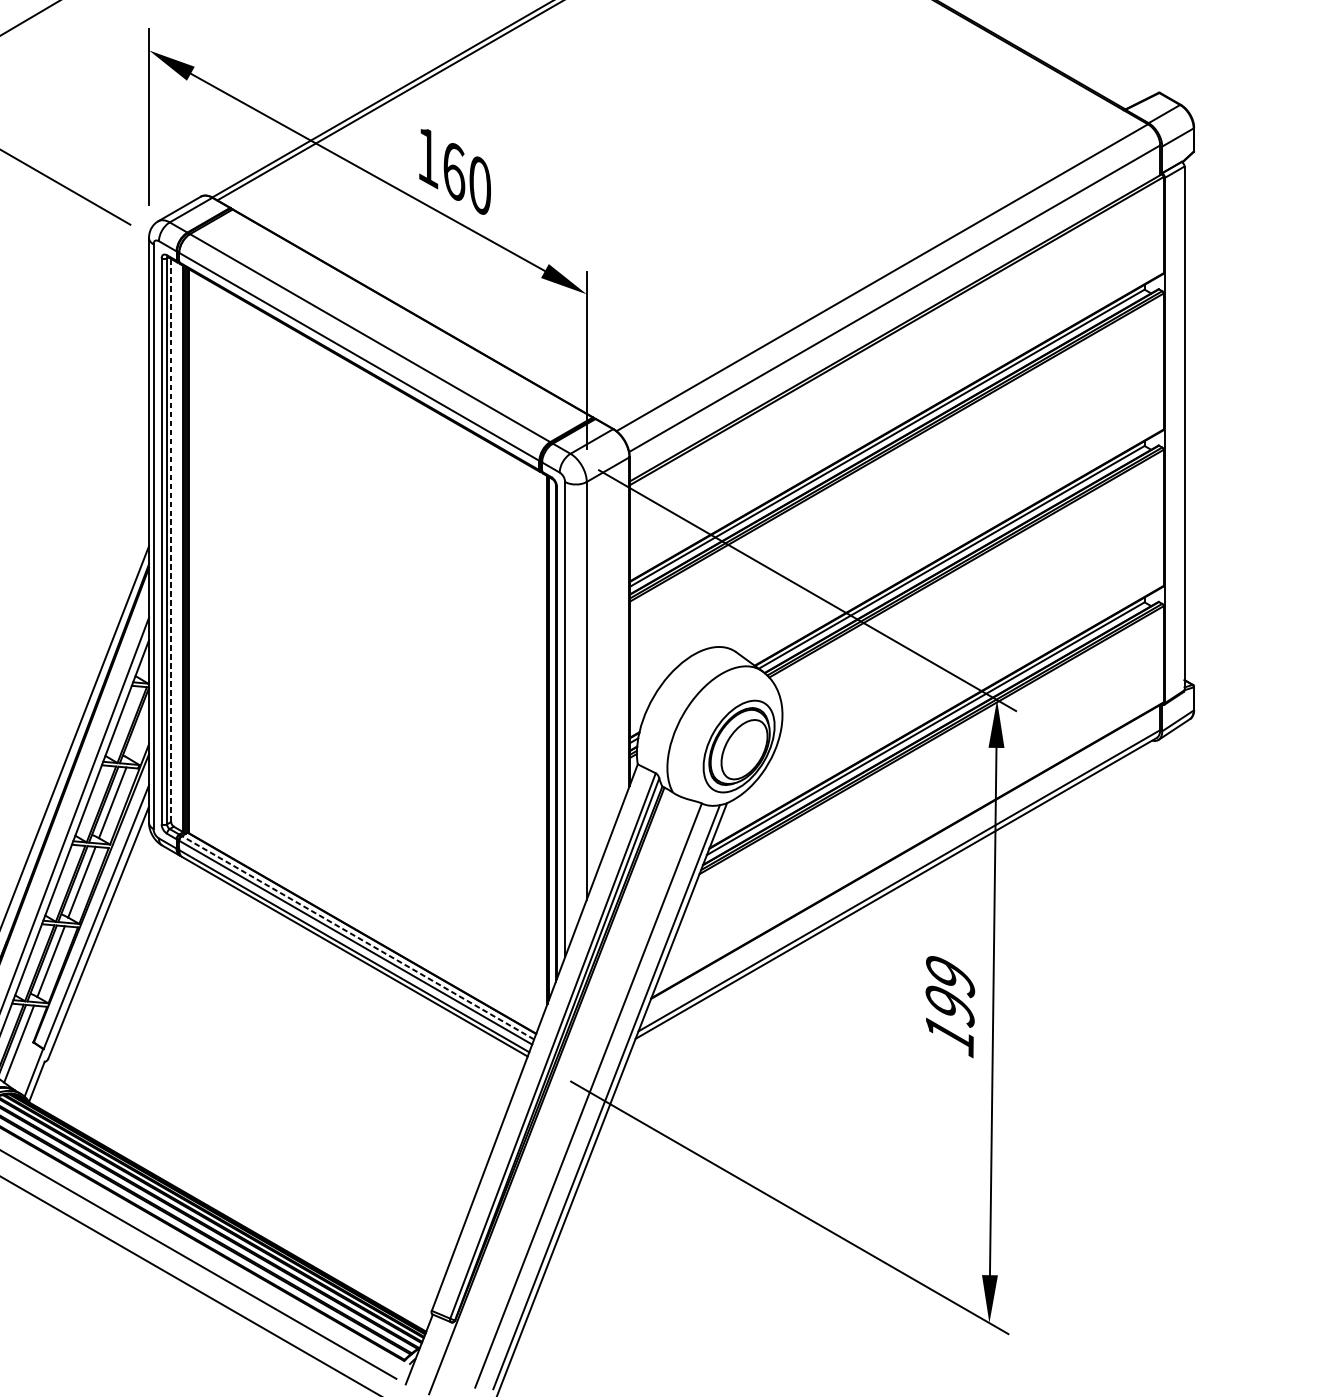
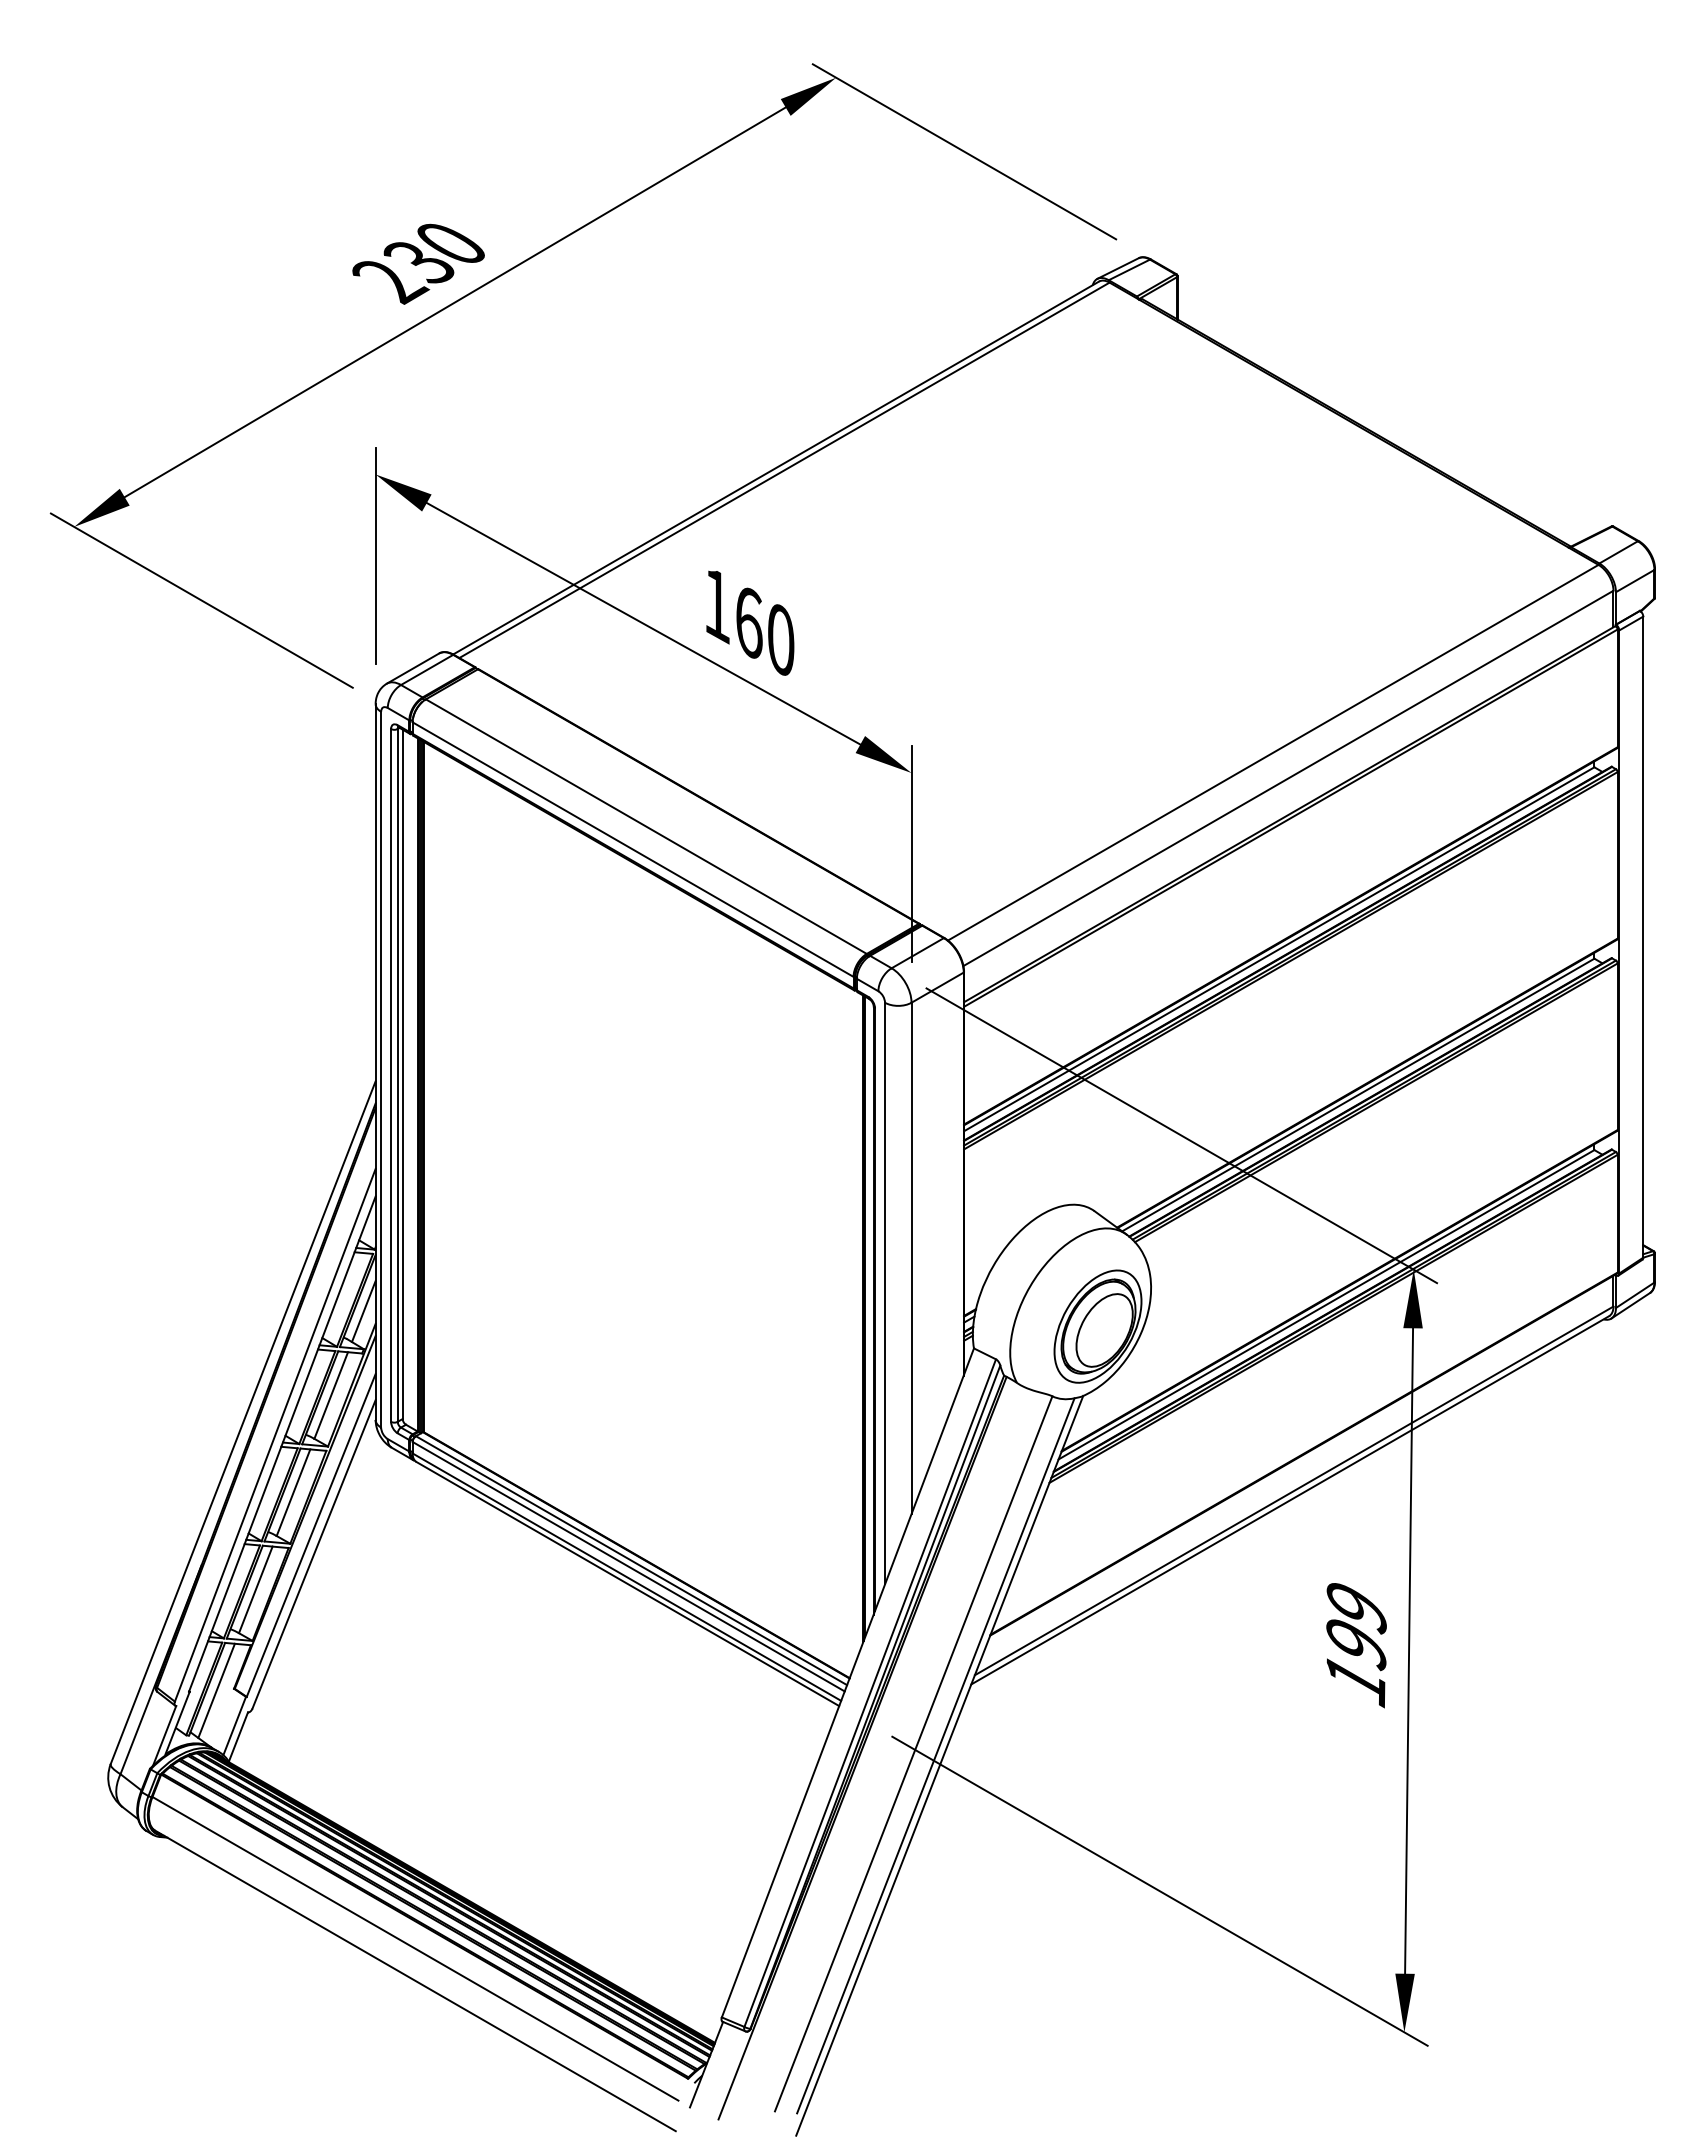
line: (170, 540) -> (402, 1074), dashed -> solid
line: (139, 734) -> (363, 1311), added
line: (358, 937) -> (631, 1560), dashed -> solid

